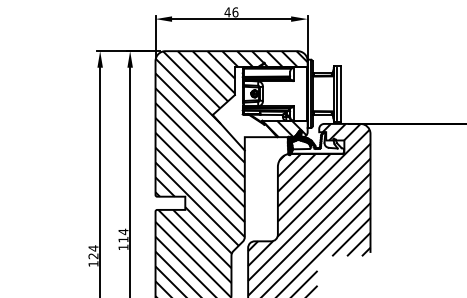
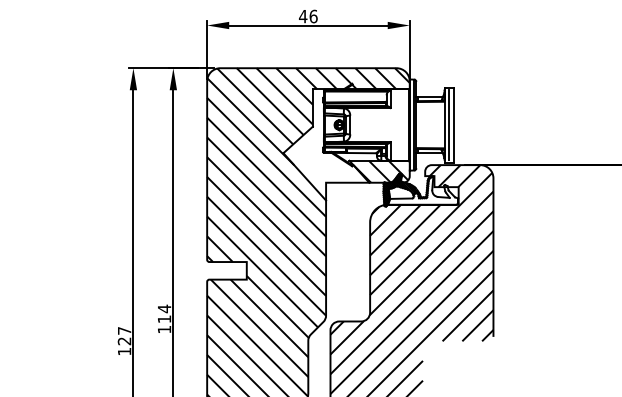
text: (93, 248) -> (124, 331), 124 -> 127

